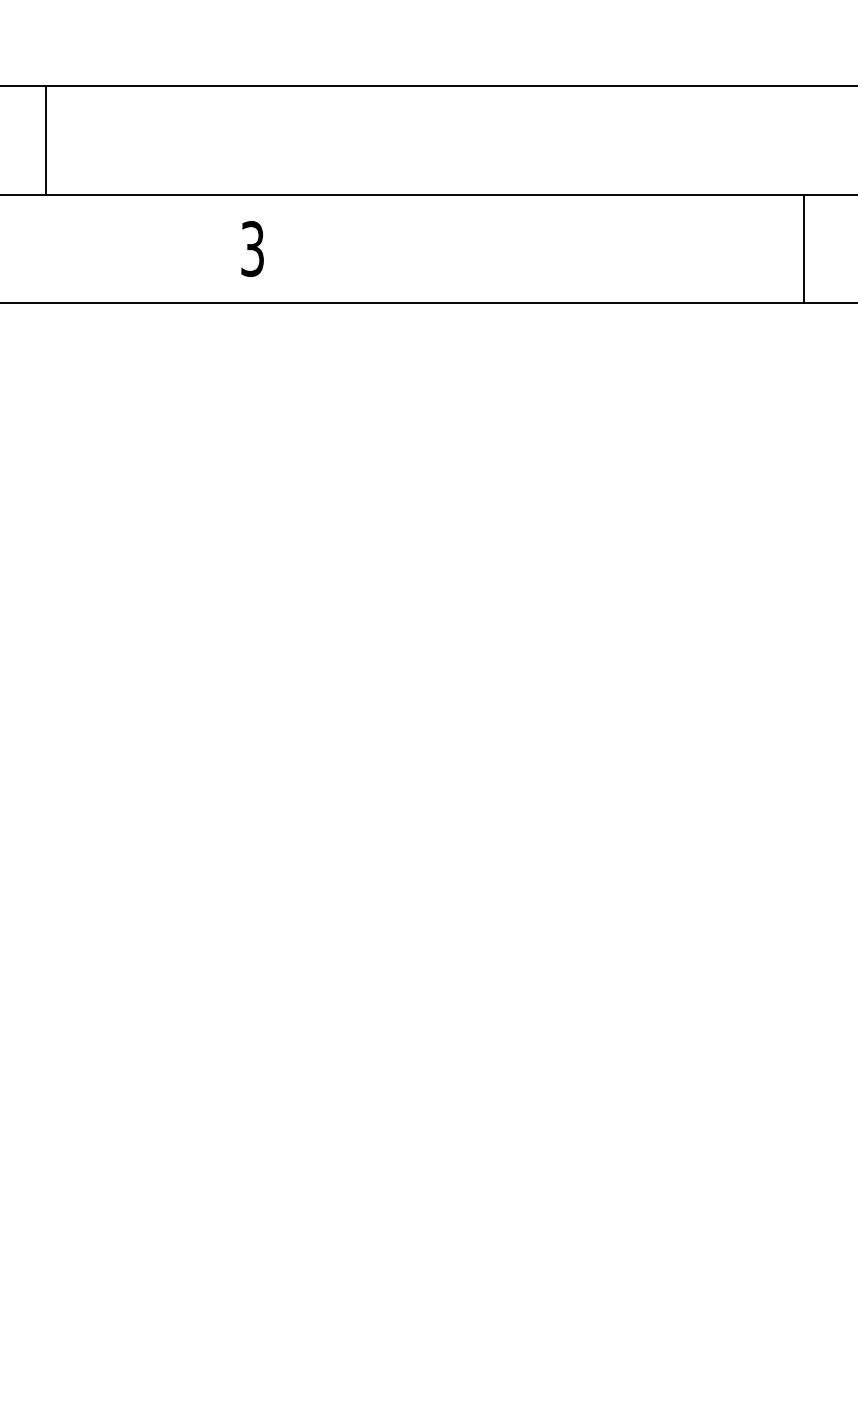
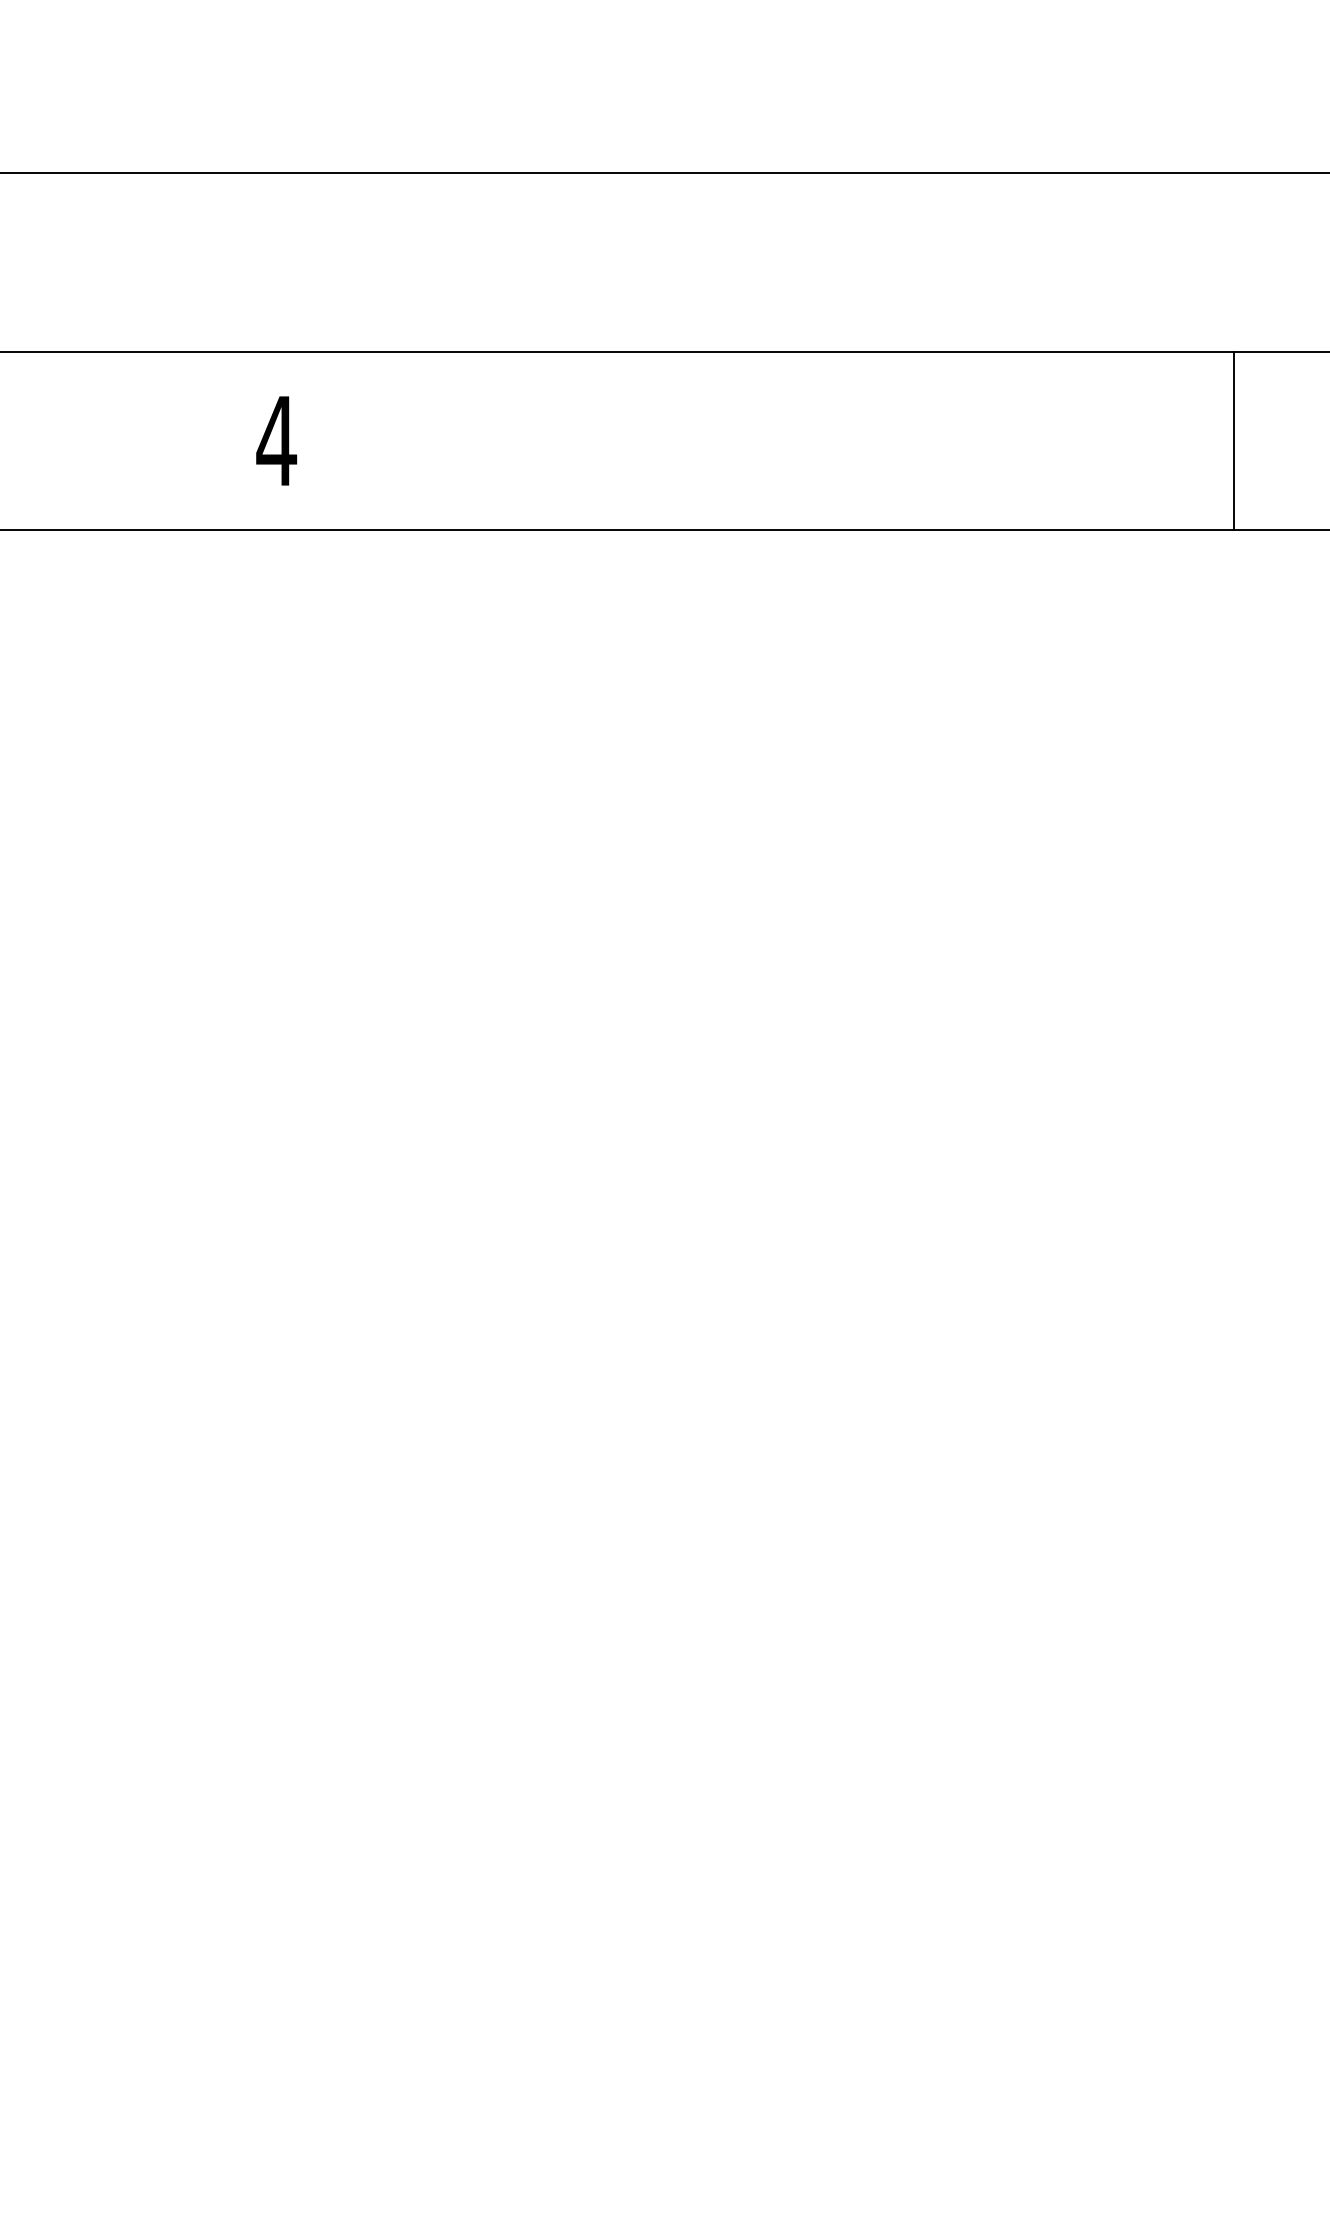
line: (804, 248) -> (1234, 440), moved
text: (252, 249) -> (276, 441), 3 -> 4

